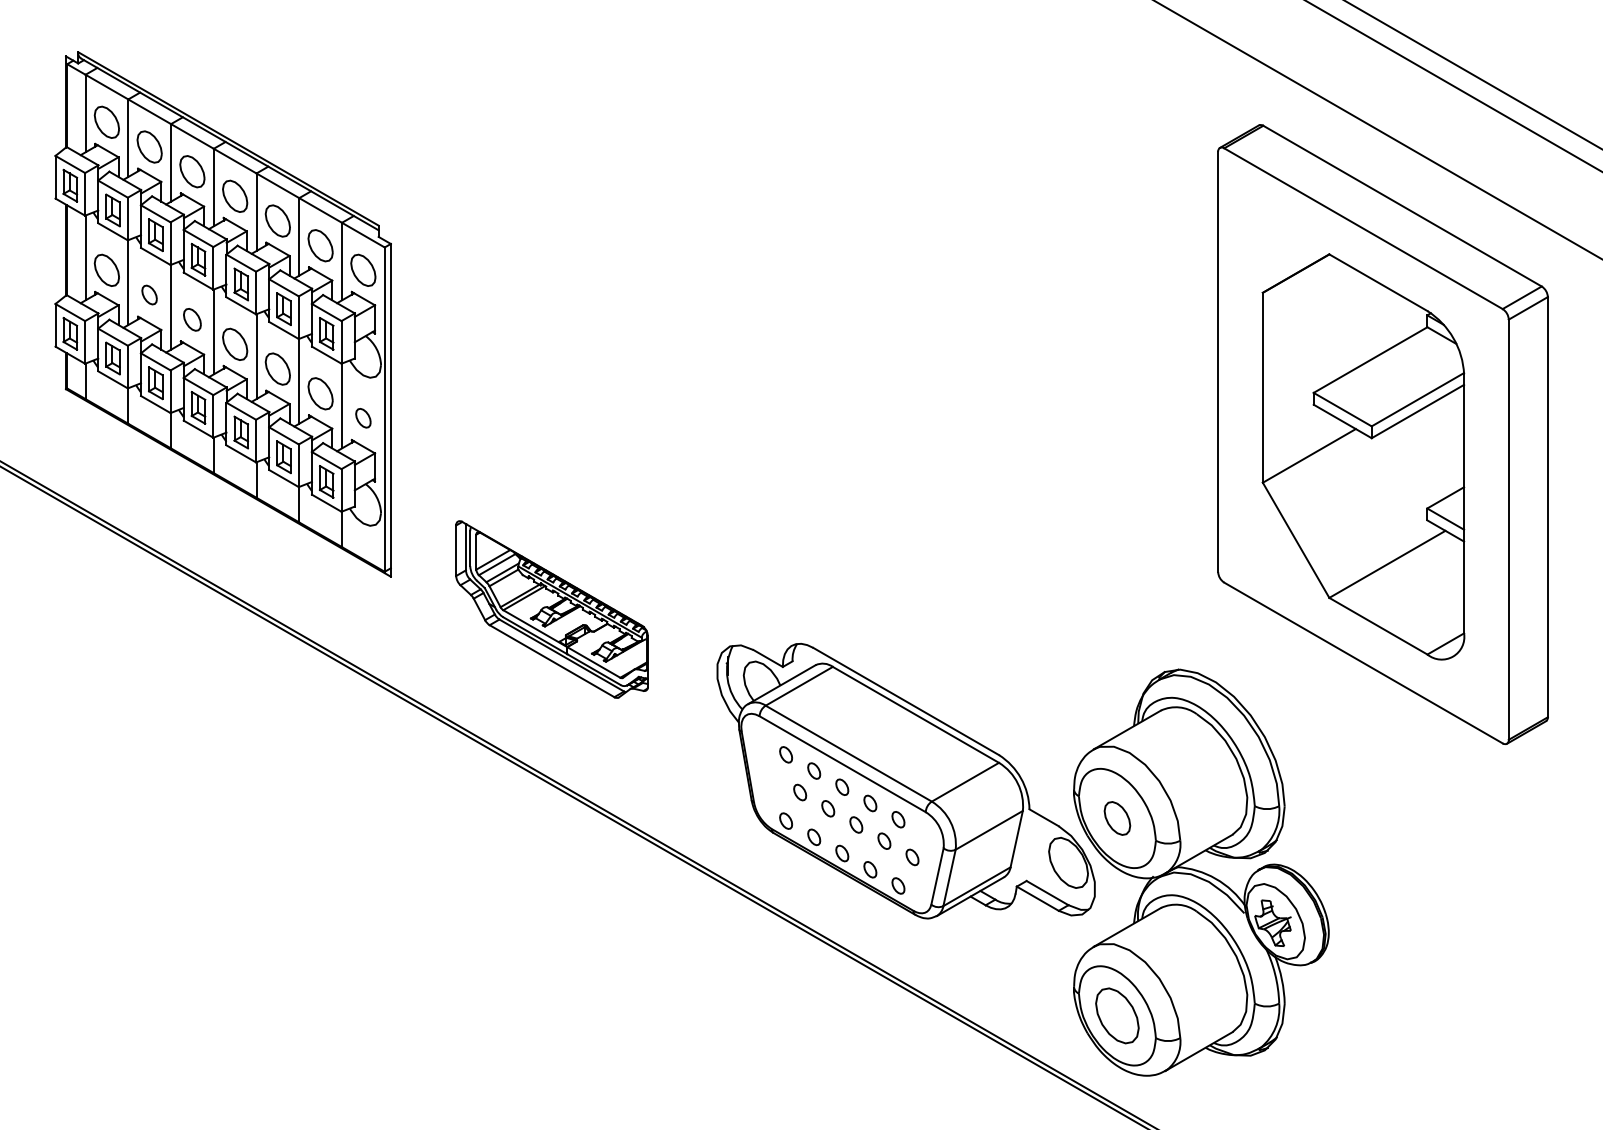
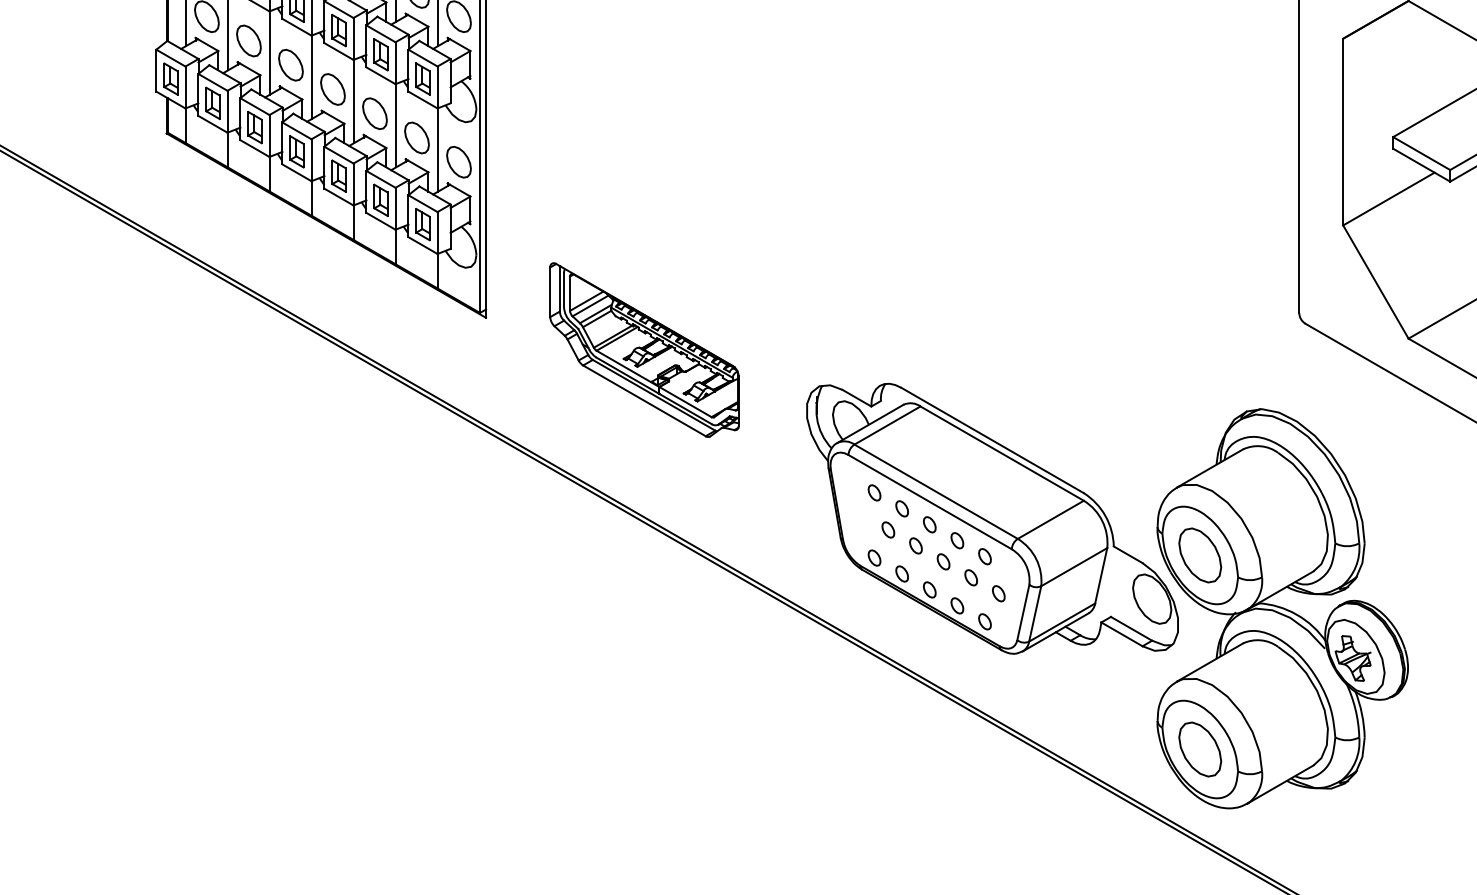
part: (149, 294) -> (248, 40), size x1.67
part: (192, 319) -> (291, 64), size x1.43
part: (363, 417) -> (459, 161), size x1.67
part: (1117, 818) -> (1200, 555), size x1.67

